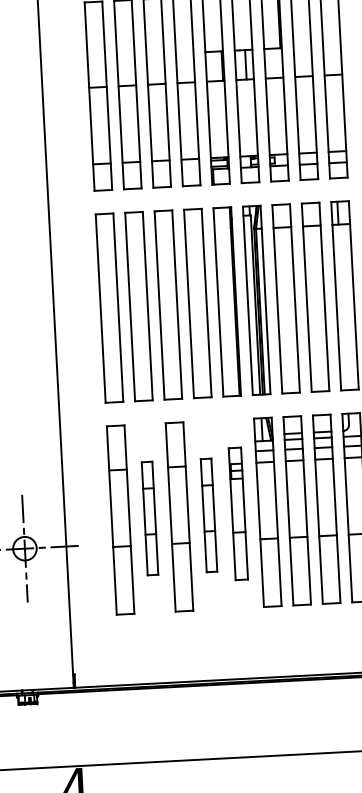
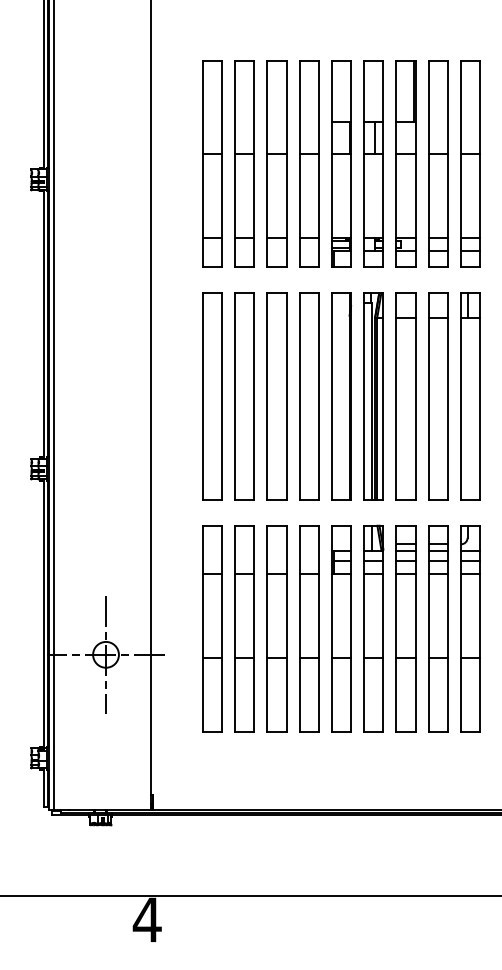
part: (238, 513) -> (341, 628), size x1.43
part: (209, 514) -> (309, 628), size x1.67
part: (149, 518) -> (244, 628), size x1.67

